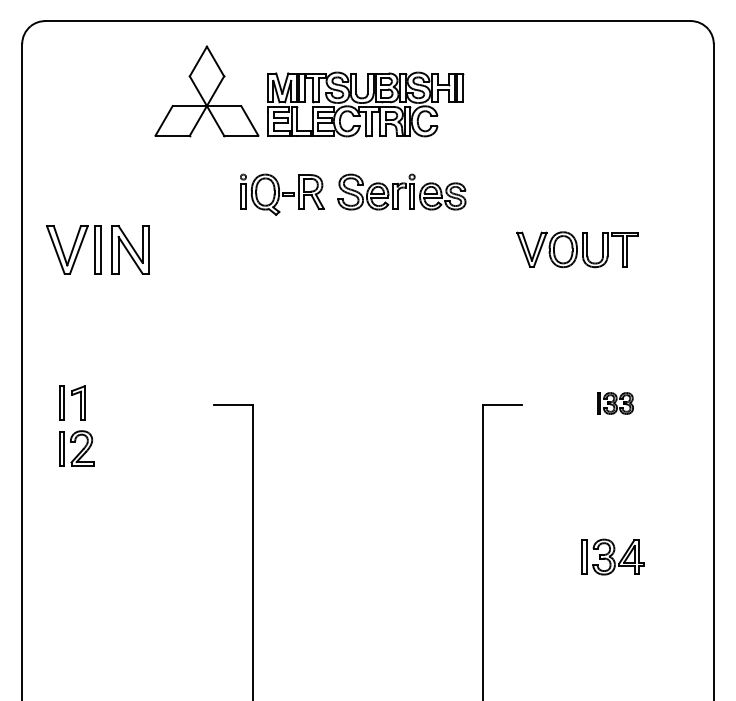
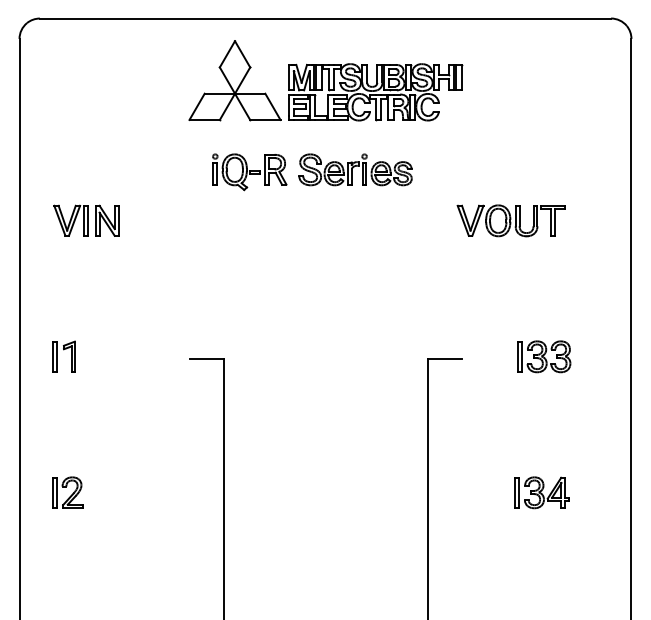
part: (309, 91) -> (325, 80), moved
part: (97, 249) -> (86, 220), size x0.71
part: (615, 403) -> (544, 356), size x1.67
part: (76, 448) -> (67, 492), moved

